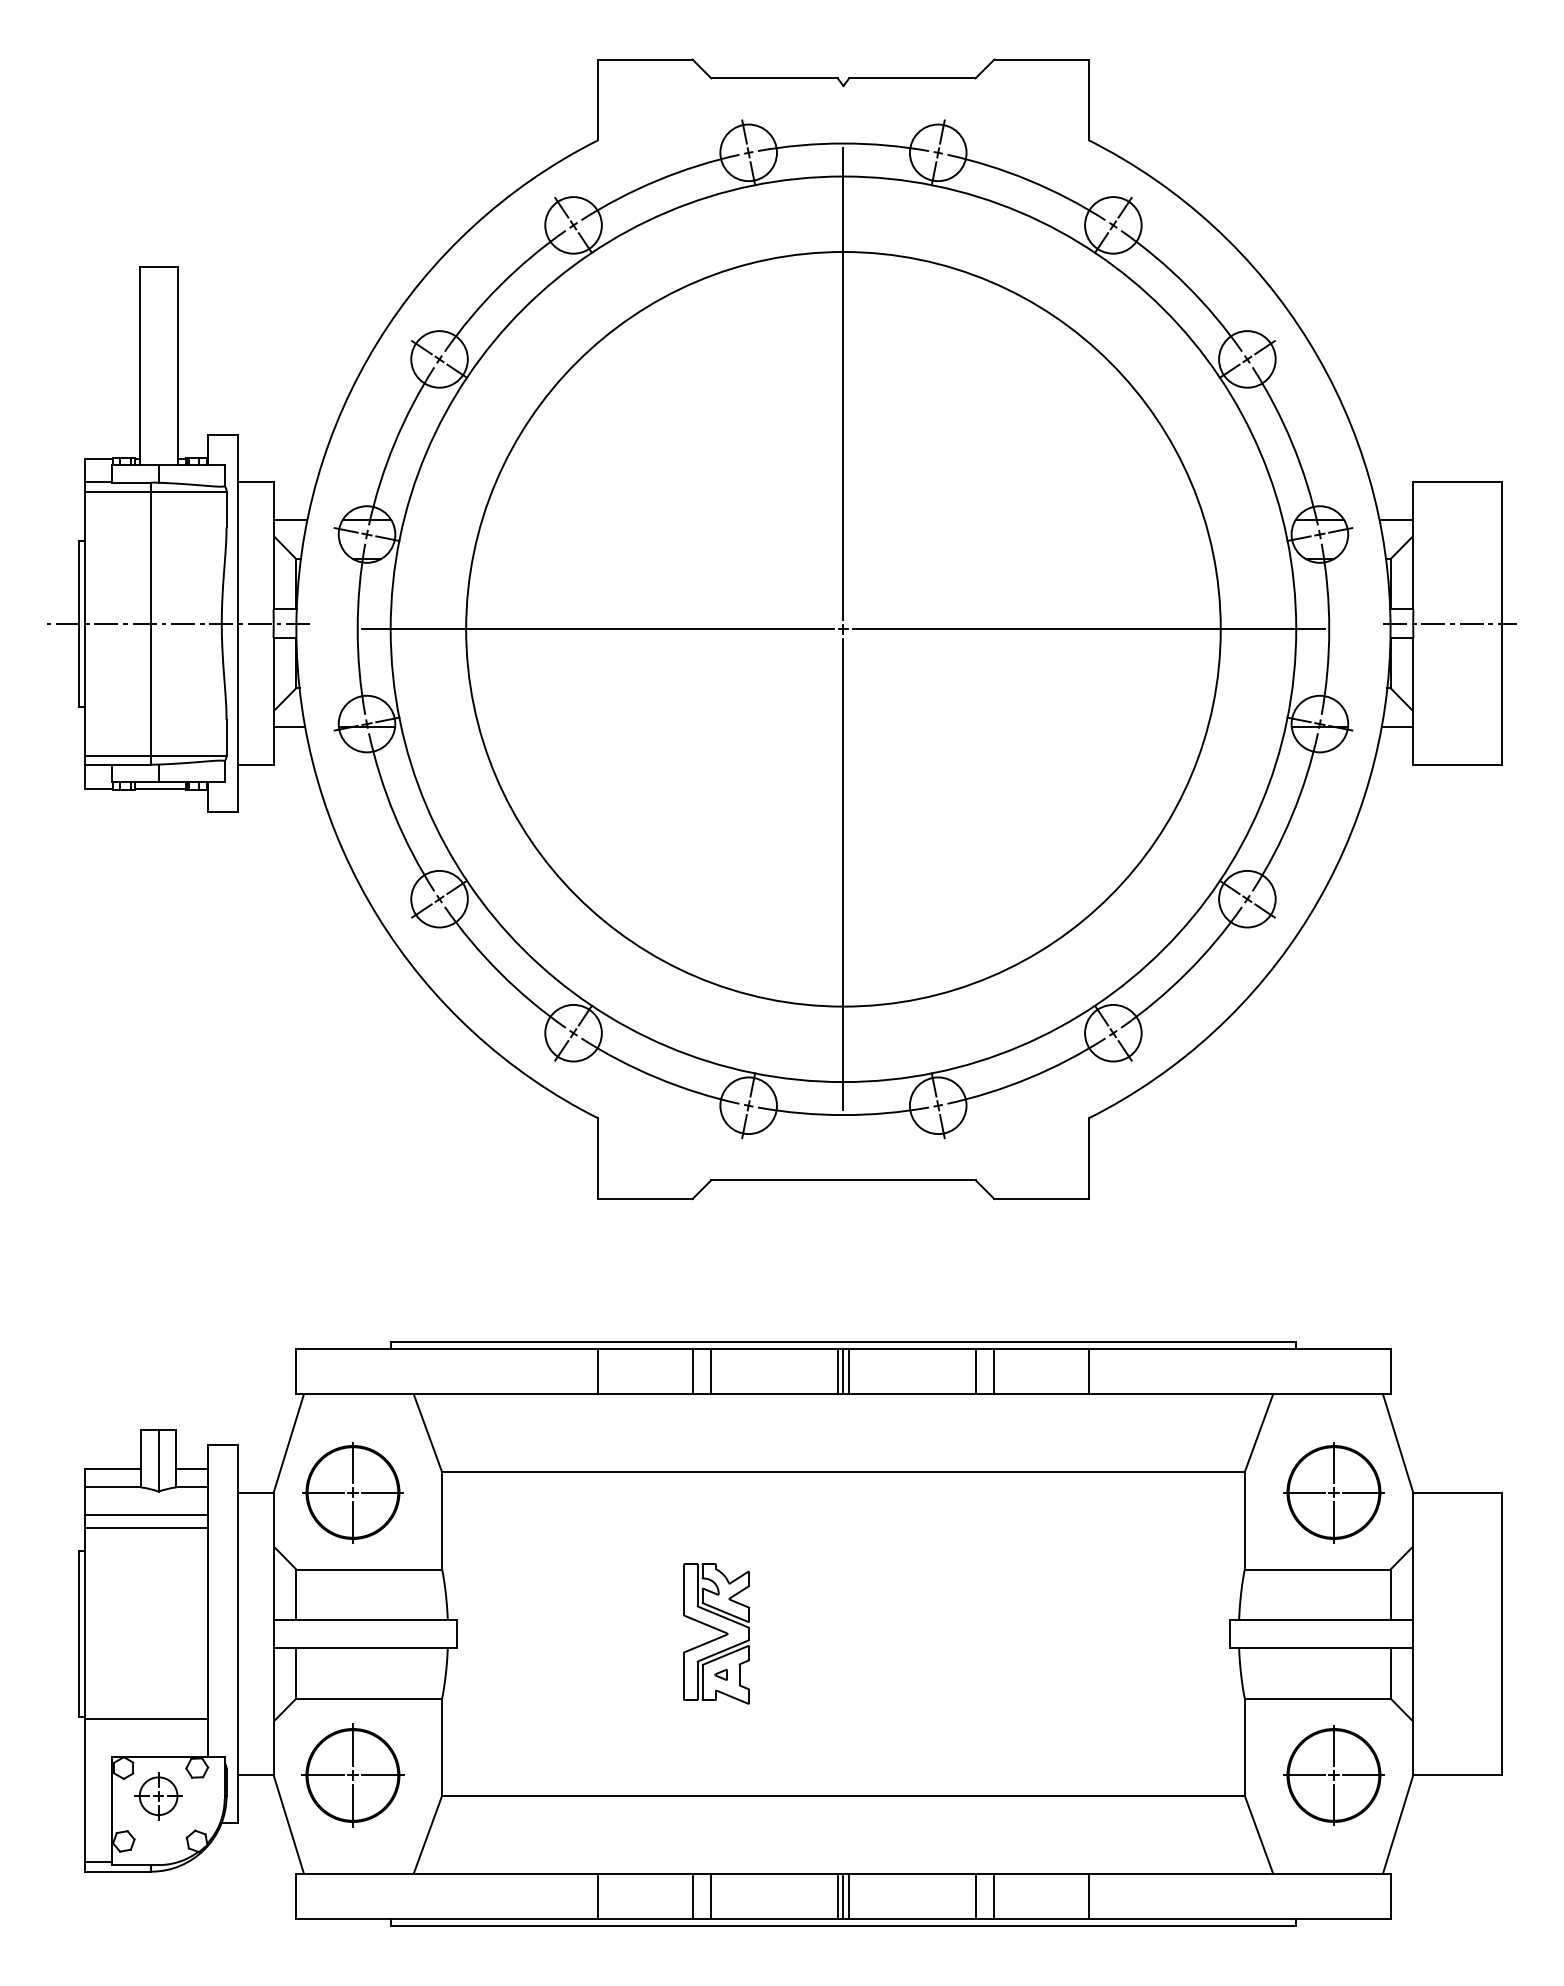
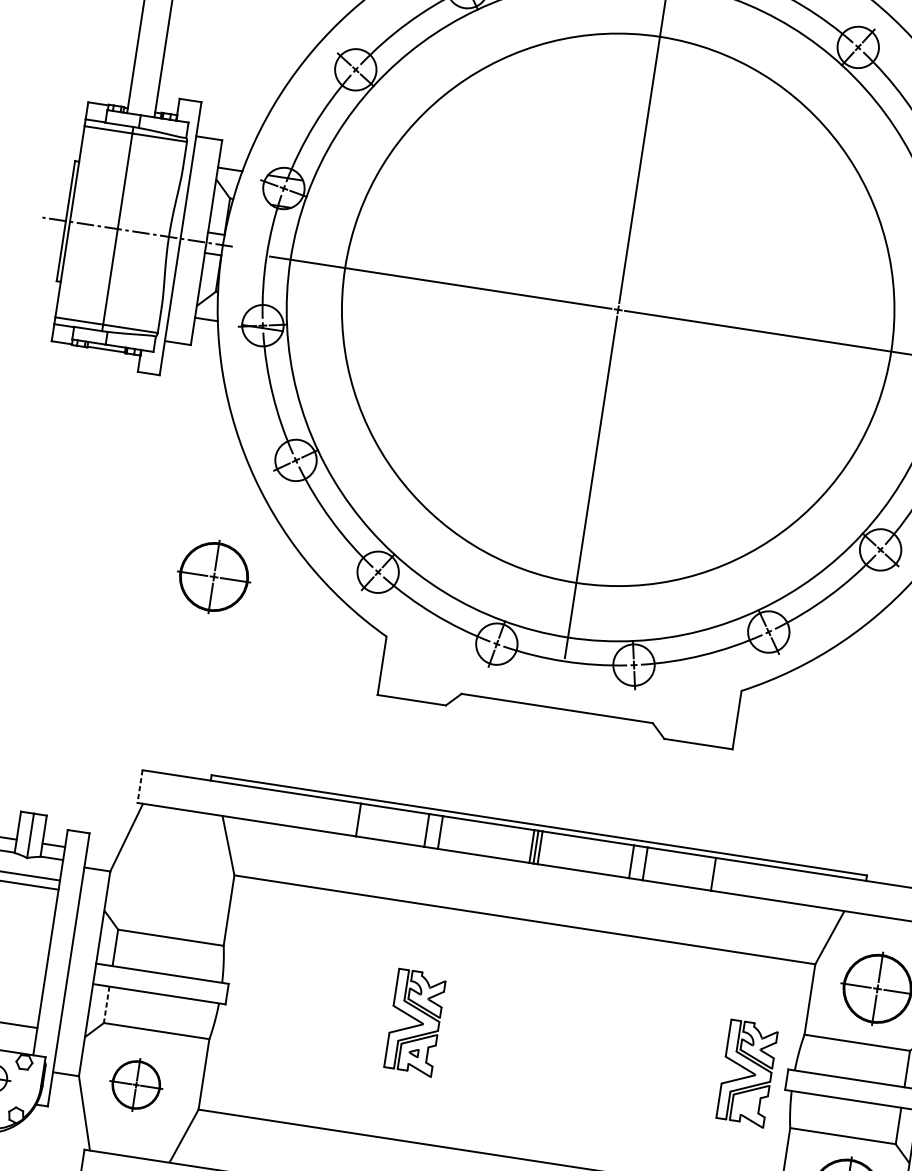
line: (296, 1371) -> (140, 786), solid -> dashed
part: (352, 1492) -> (213, 576), moved
part: (1175, 1633) -> (747, 1073), added
line: (296, 1673) -> (106, 1004), solid -> dashed
part: (352, 1775) -> (135, 1084), size x0.7

